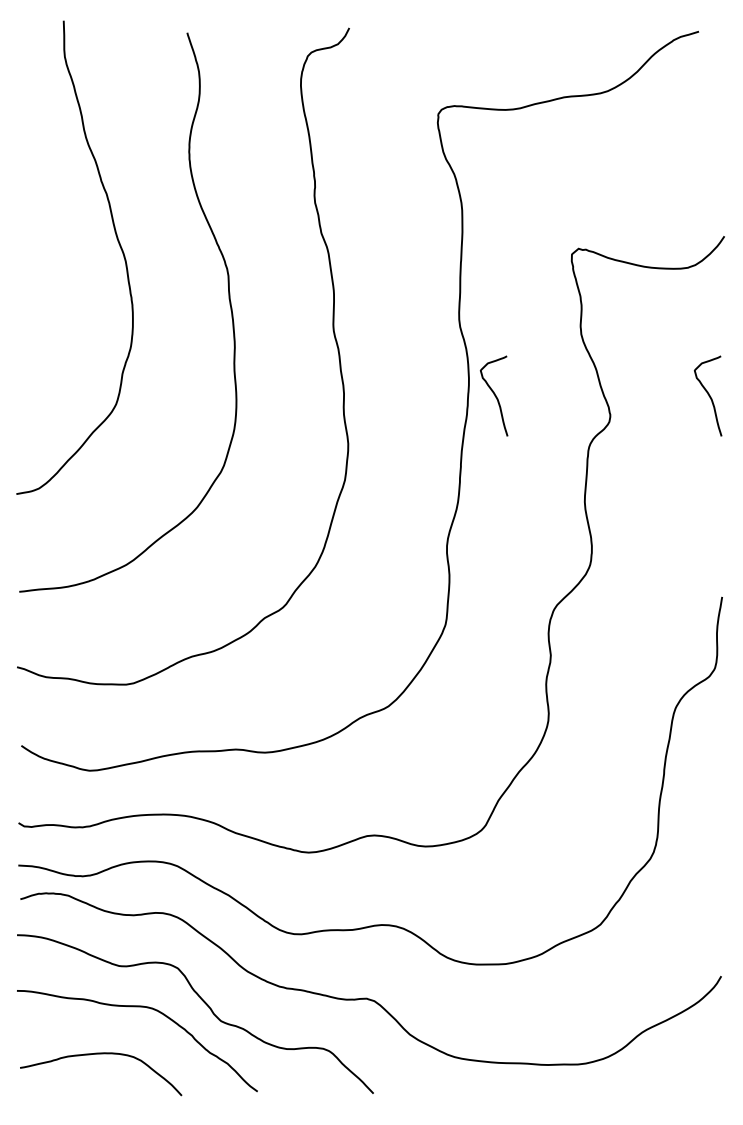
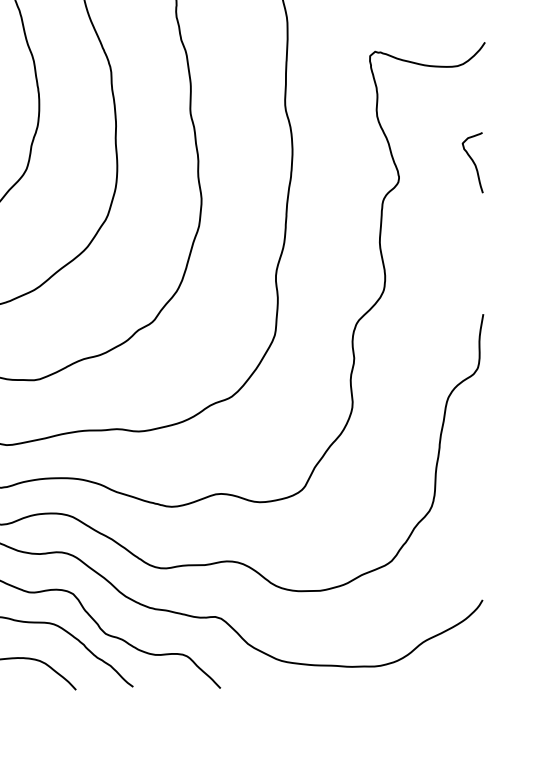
curve: (493, 394) -> (311, 161), removed

